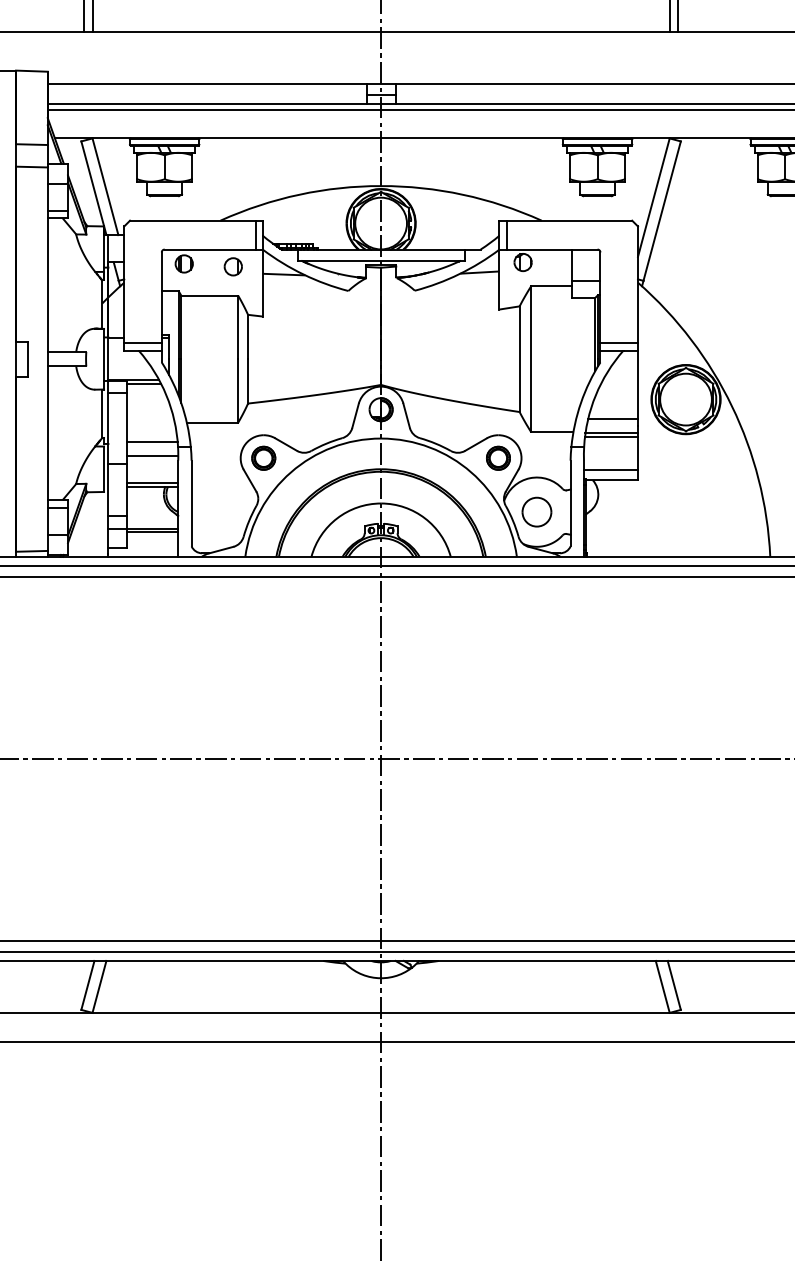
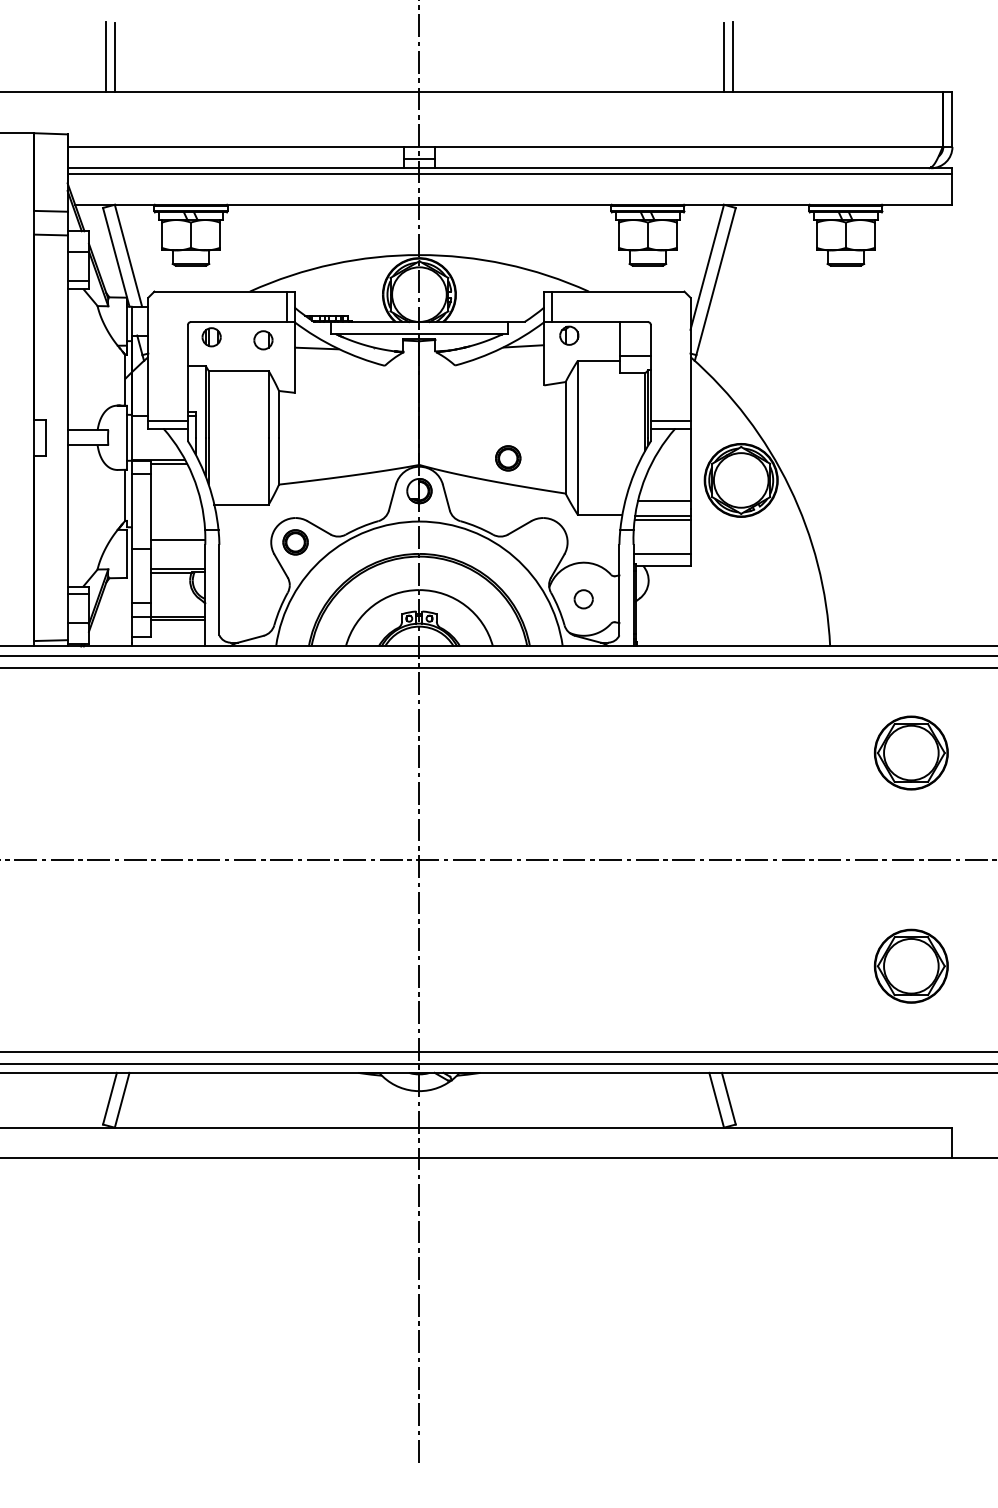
line: (151, 442) -> (177, 525), removed
part: (498, 458) -> (508, 458), moved
part: (536, 512) -> (583, 599), size x0.6

